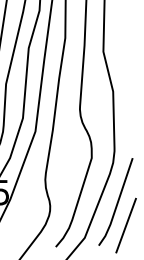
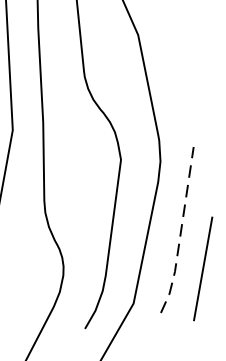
line: (117, 203) -> (180, 232), solid -> dashed

